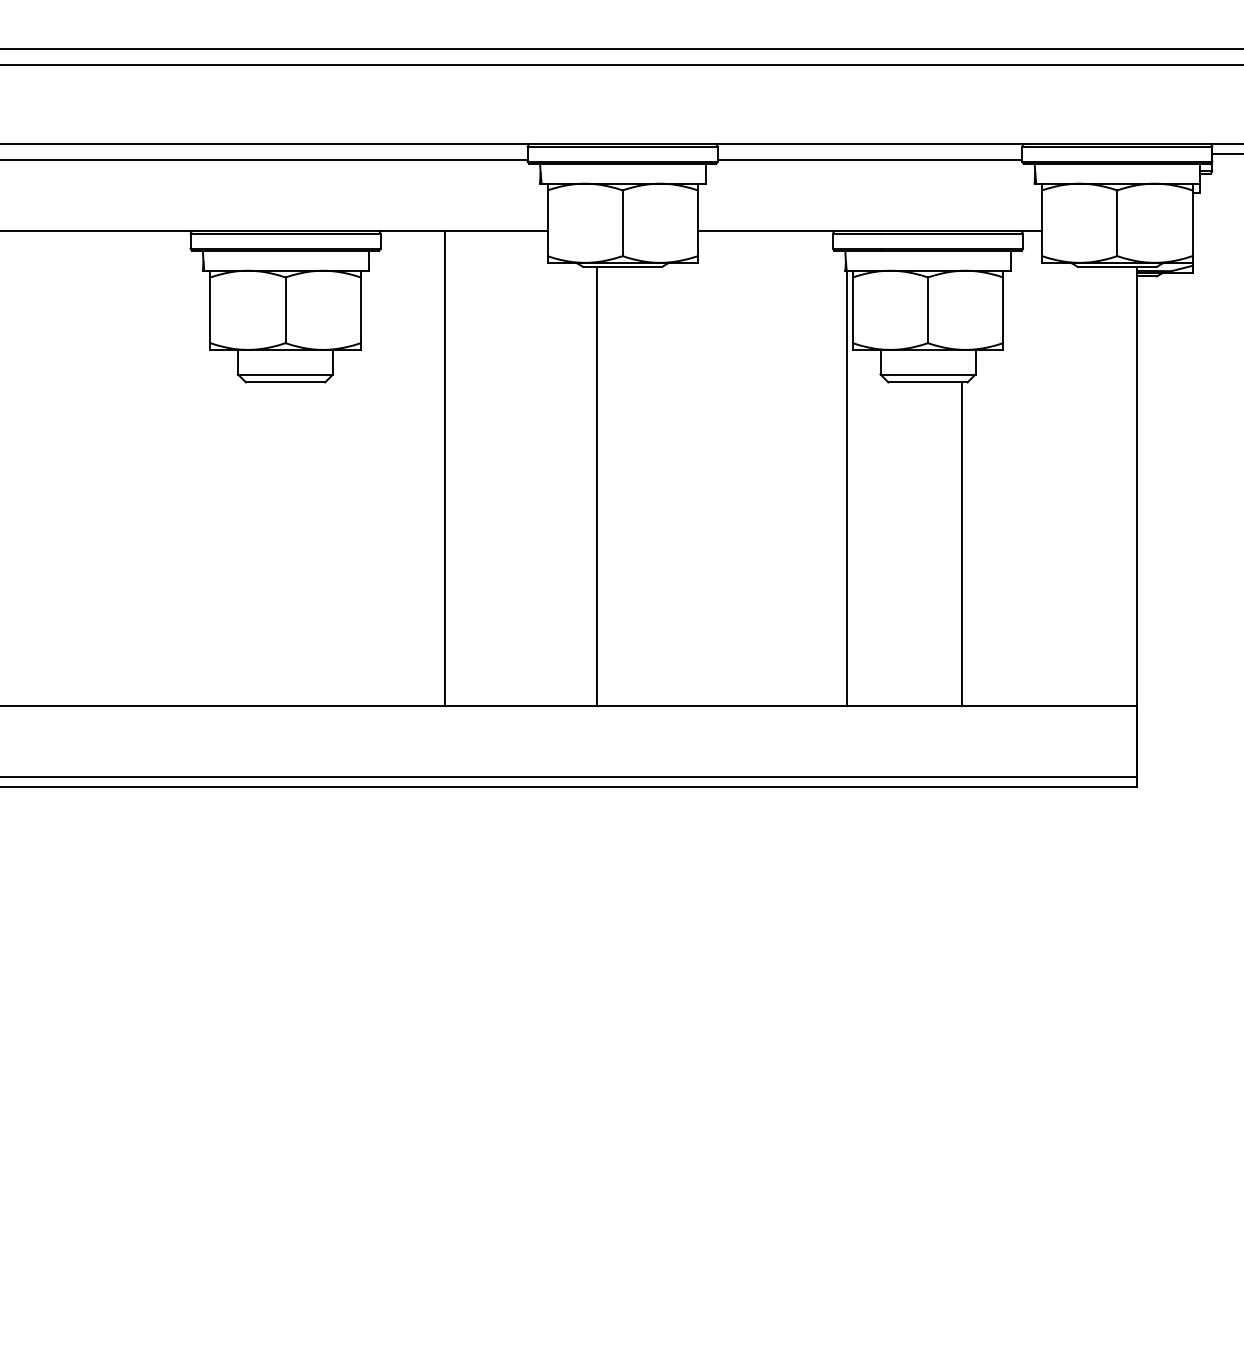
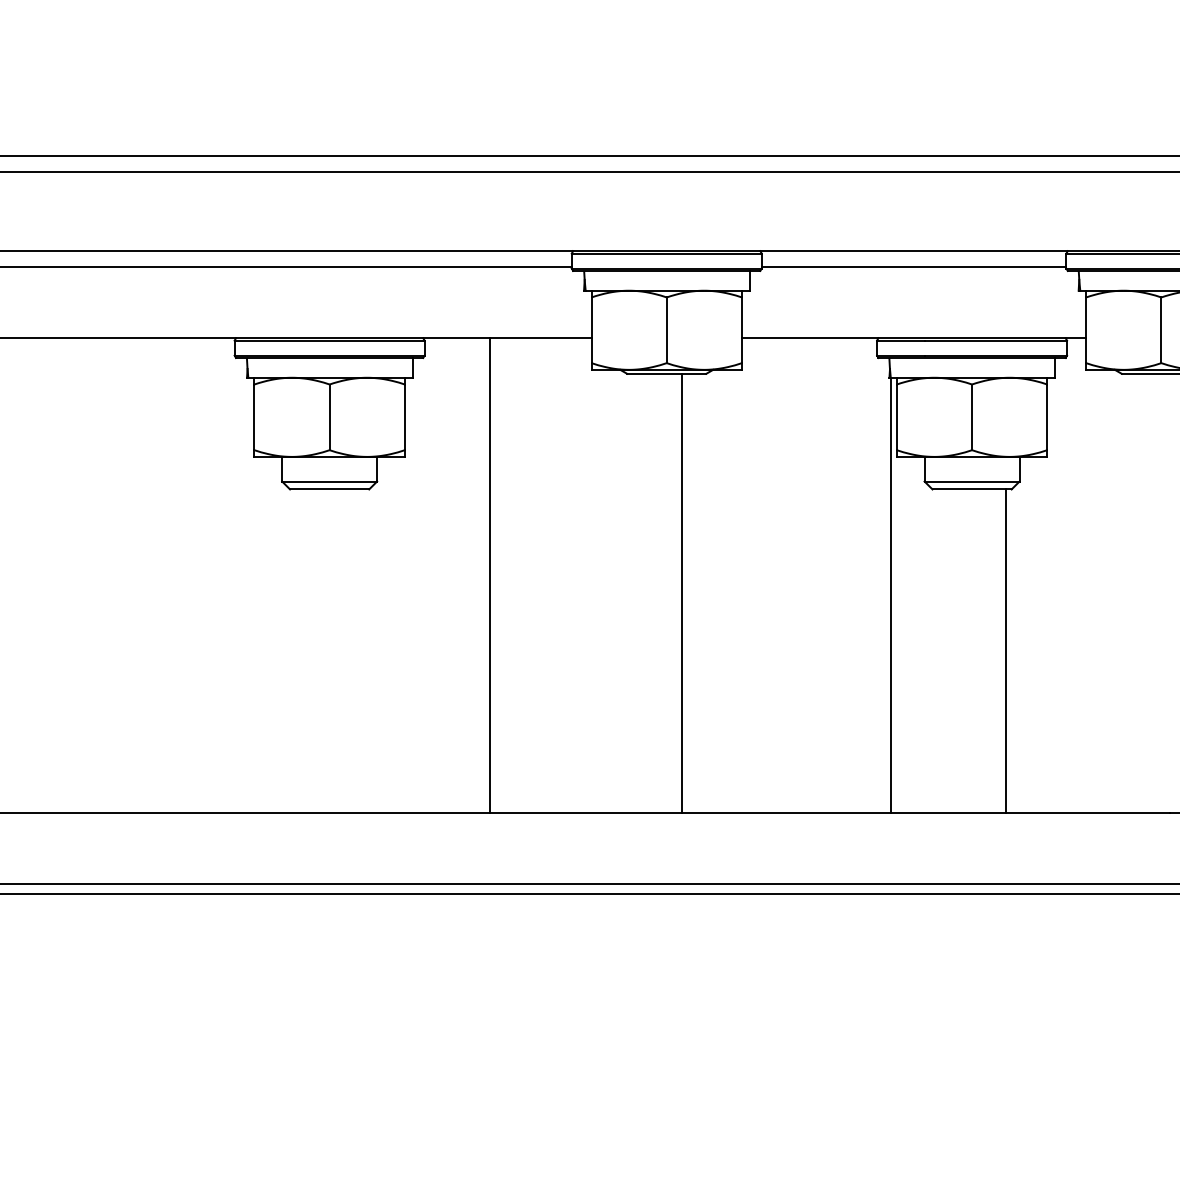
line: (597, 486) -> (682, 593), moved

